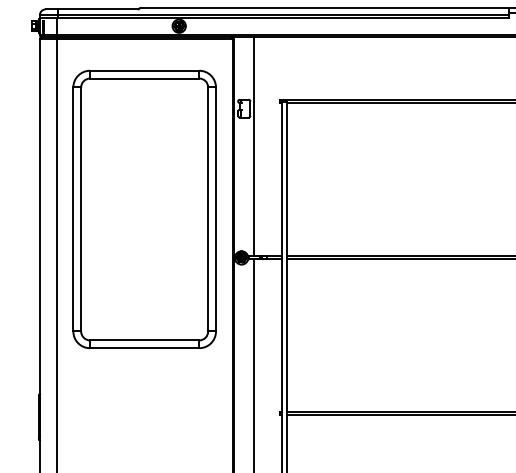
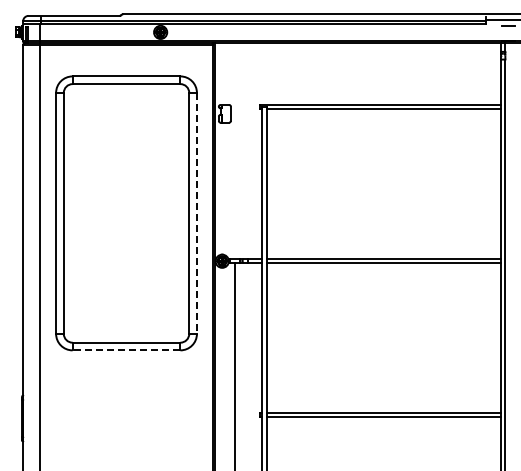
line: (254, 146) -> (234, 151), removed
line: (215, 209) -> (196, 213), solid -> dashed
line: (144, 348) -> (126, 350), solid -> dashed

